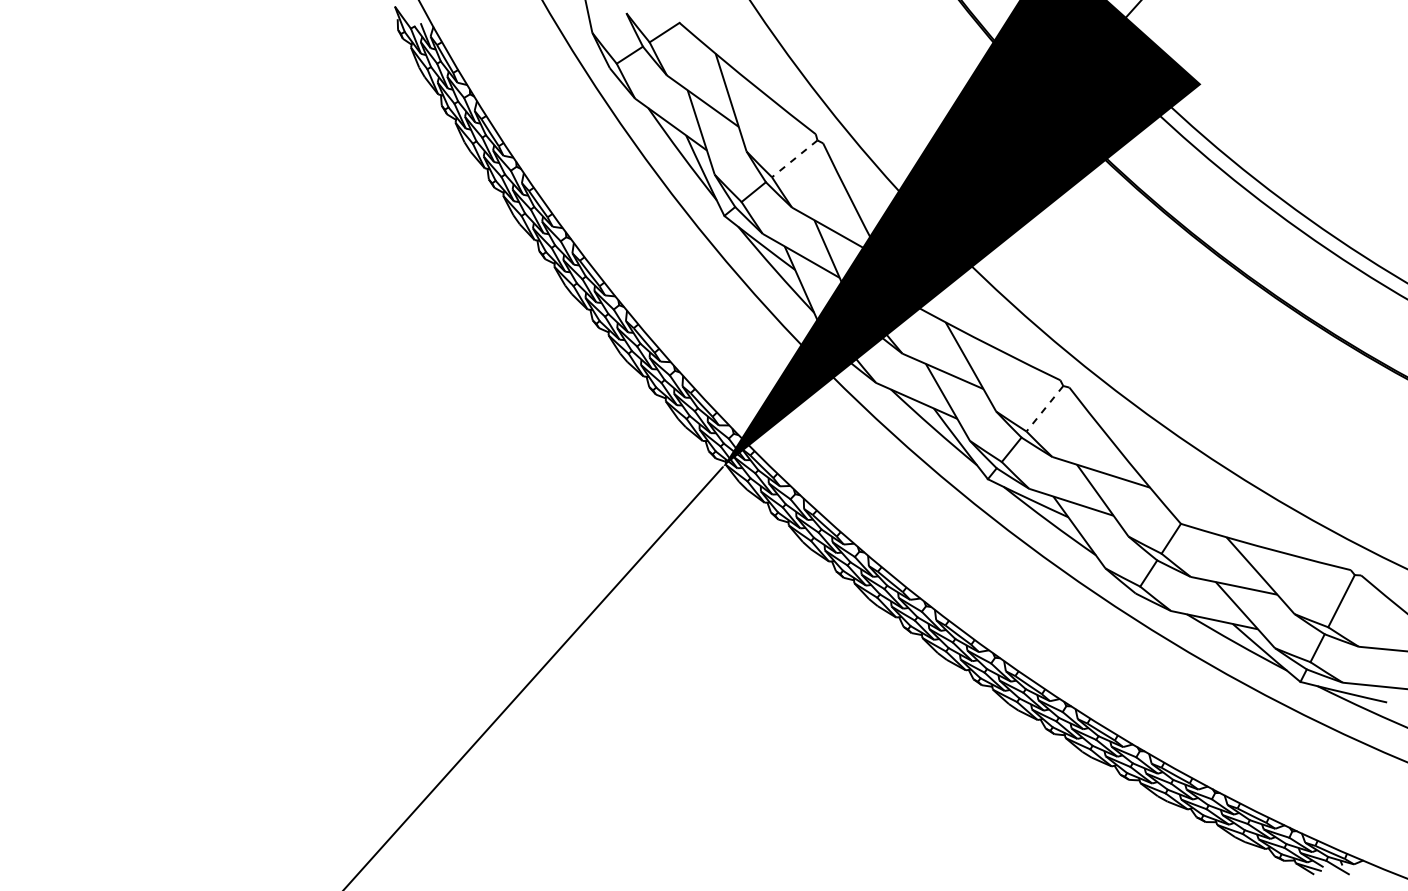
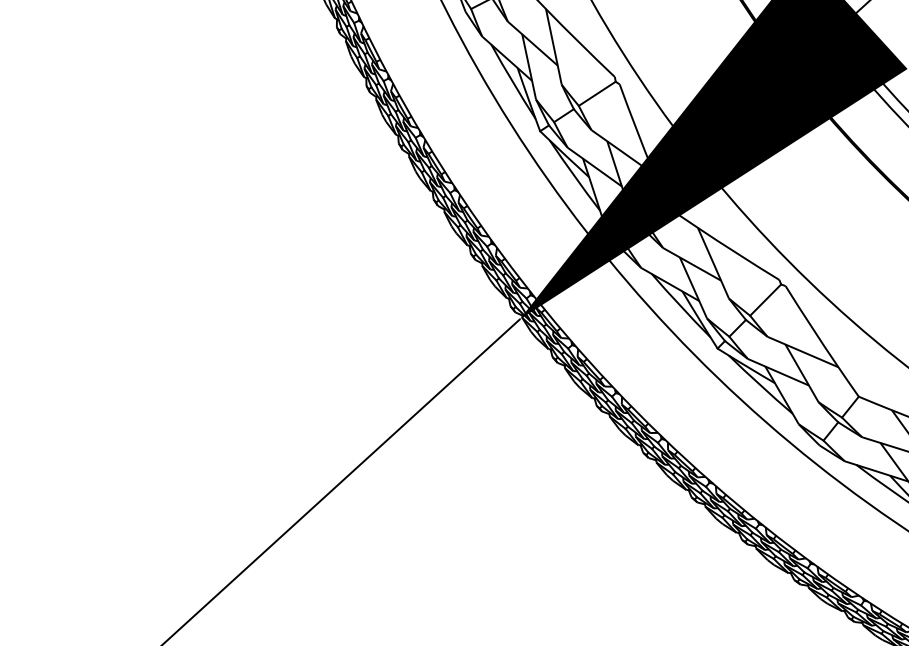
line: (794, 159) -> (597, 94), dashed -> solid
line: (1044, 409) -> (765, 300), dashed -> solid

